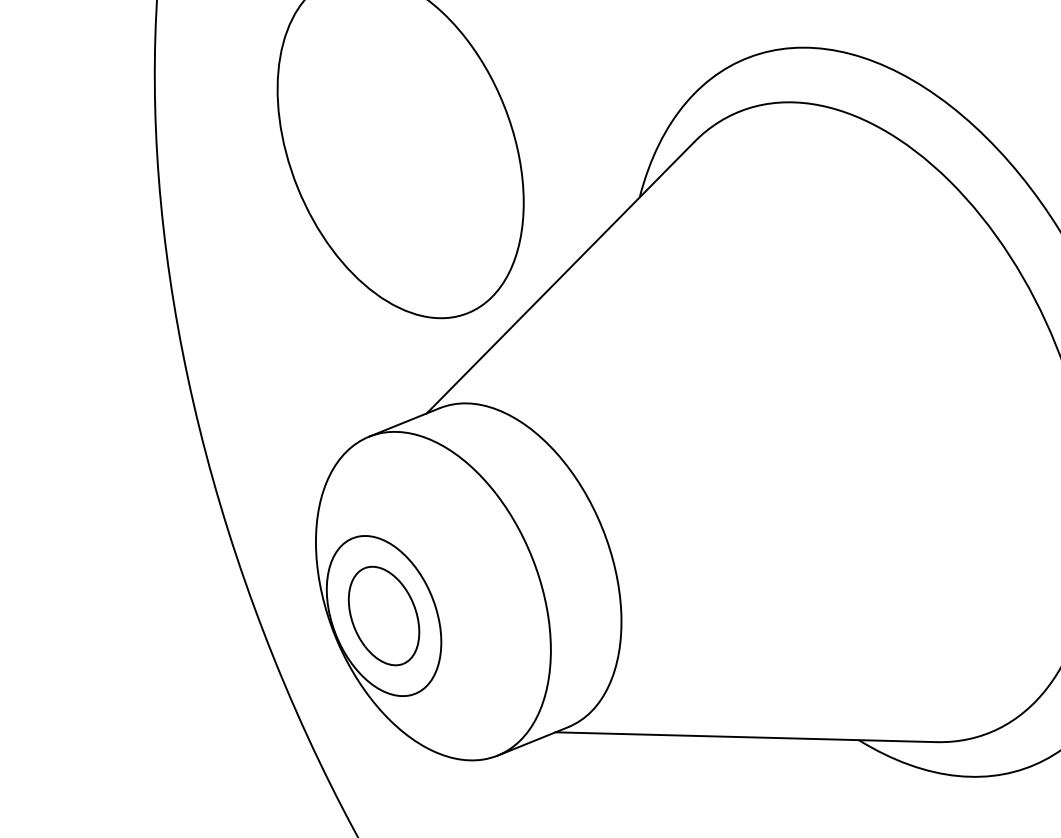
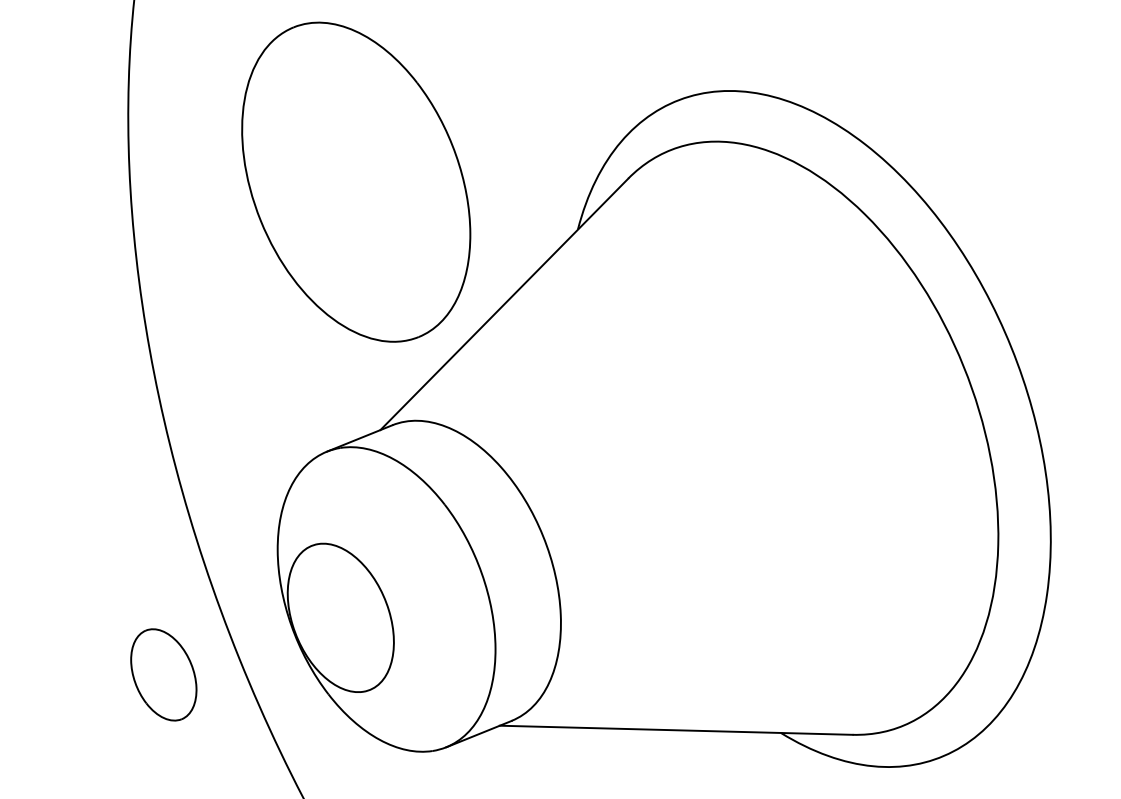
part: (383, 615) -> (163, 674), moved

